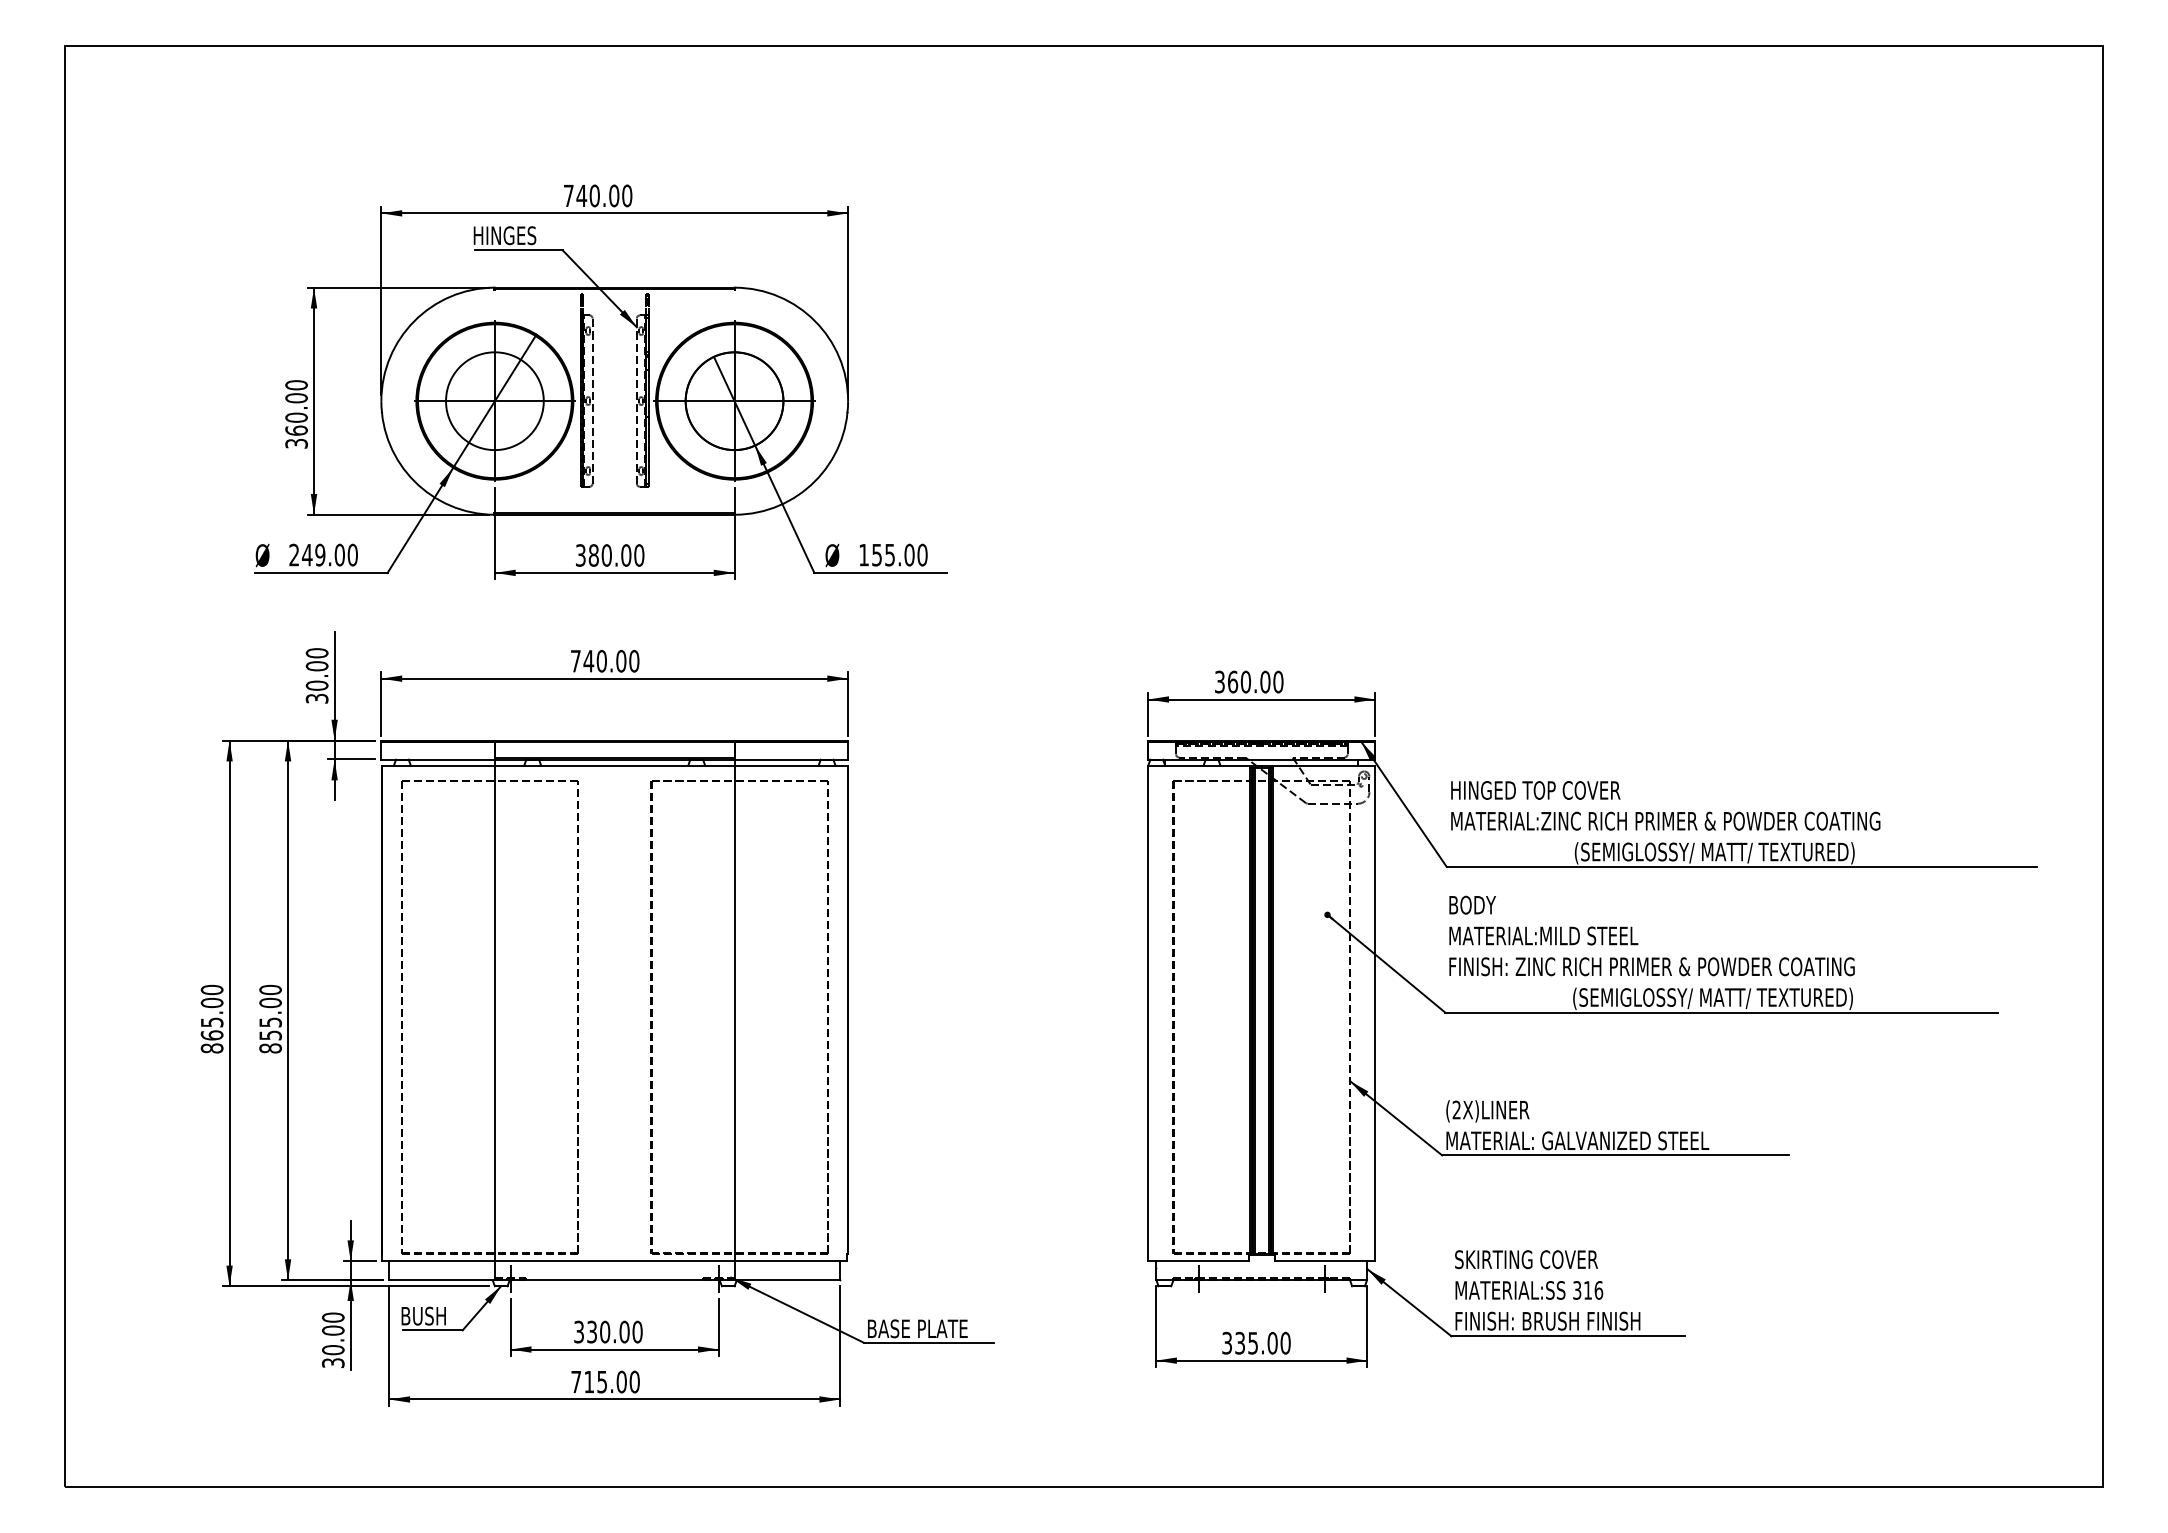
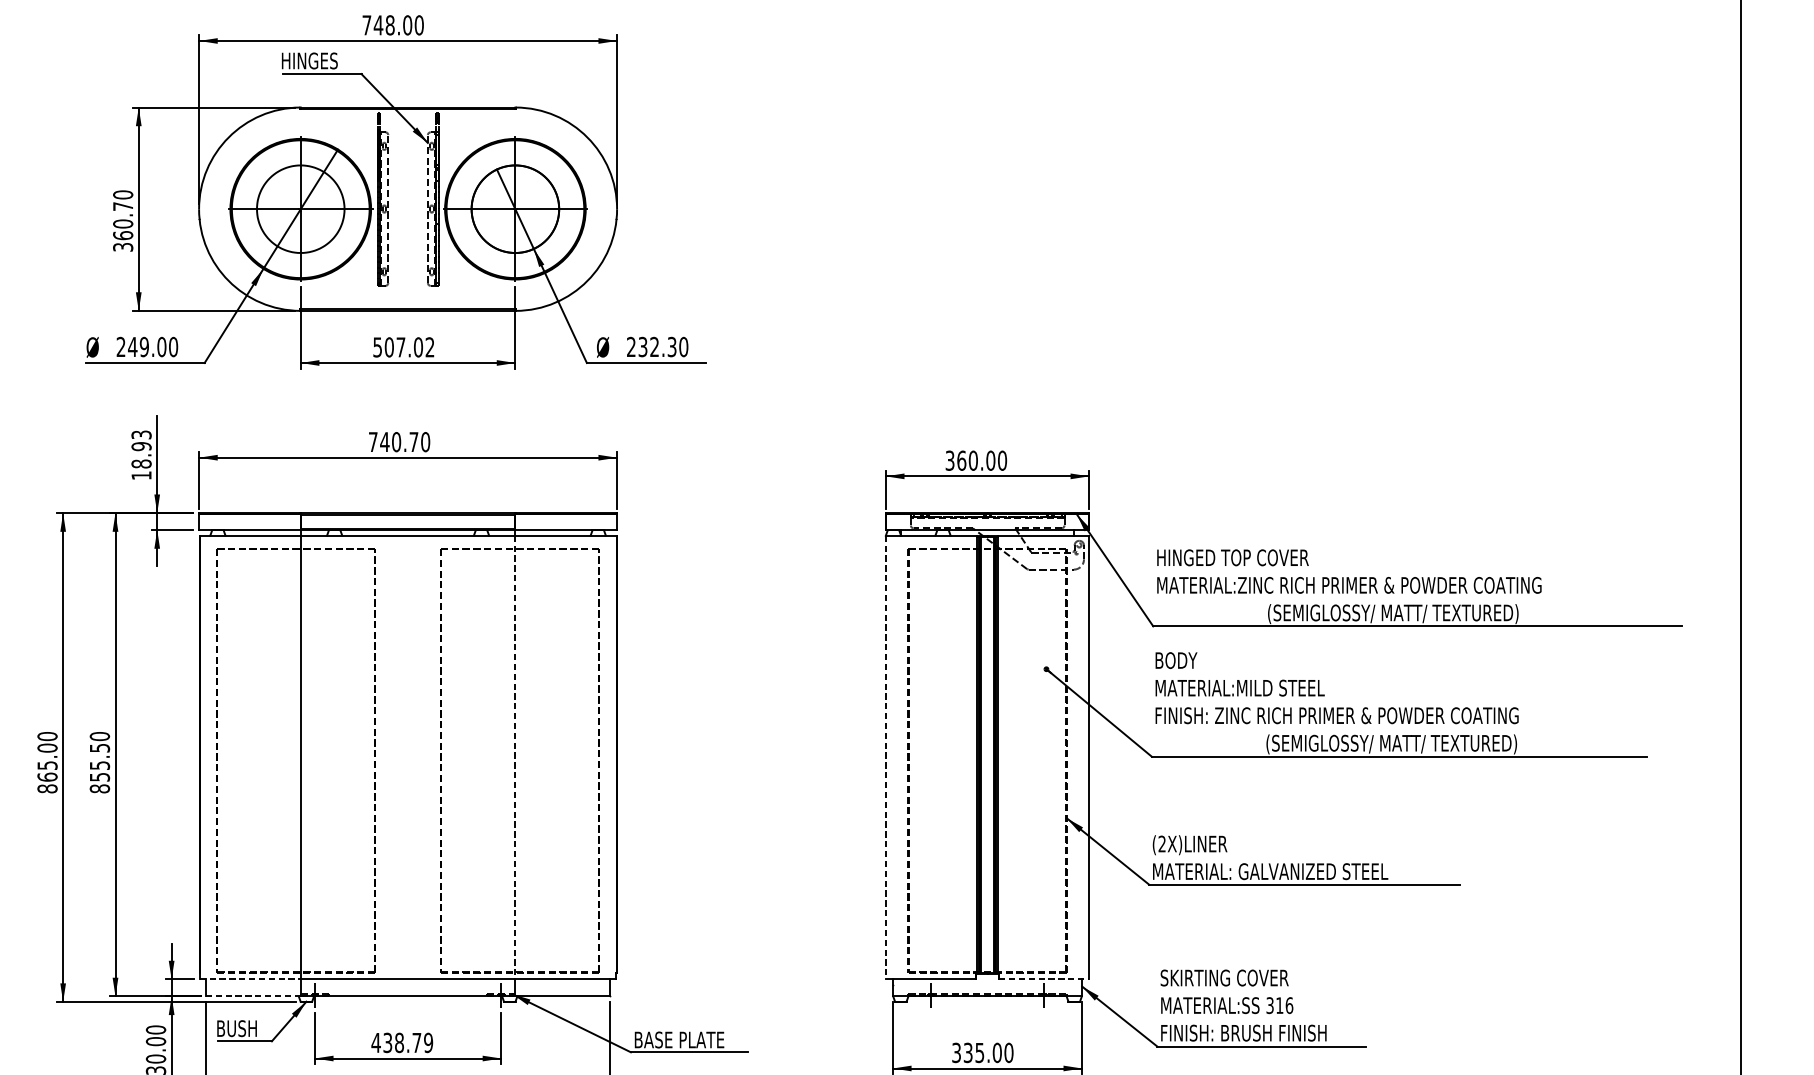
text: (594, 195) -> (389, 24), 740.00 -> 748.00
text: (296, 398) -> (123, 206), 360.00 -> 360.70
text: (886, 554) -> (651, 346), 155.00 -> 232.30
text: (610, 555) -> (404, 347), 380.00 -> 507.02
text: (621, 660) -> (414, 441), 740.00 -> 740.70
text: (316, 675) -> (140, 454), 30.00 -> 18.93
text: (270, 1002) -> (99, 747), 855.00 -> 855.50
line: (734, 1013) -> (515, 757), solid -> dashed
line: (1148, 1013) -> (886, 757), solid -> dashed
line: (439, 1261) -> (251, 979), solid -> dashed
line: (1325, 1261) -> (1044, 979), solid -> dashed
line: (442, 1280) -> (253, 996), solid -> dashed
text: (607, 1331) -> (401, 1042), 330.00 -> 438.79

